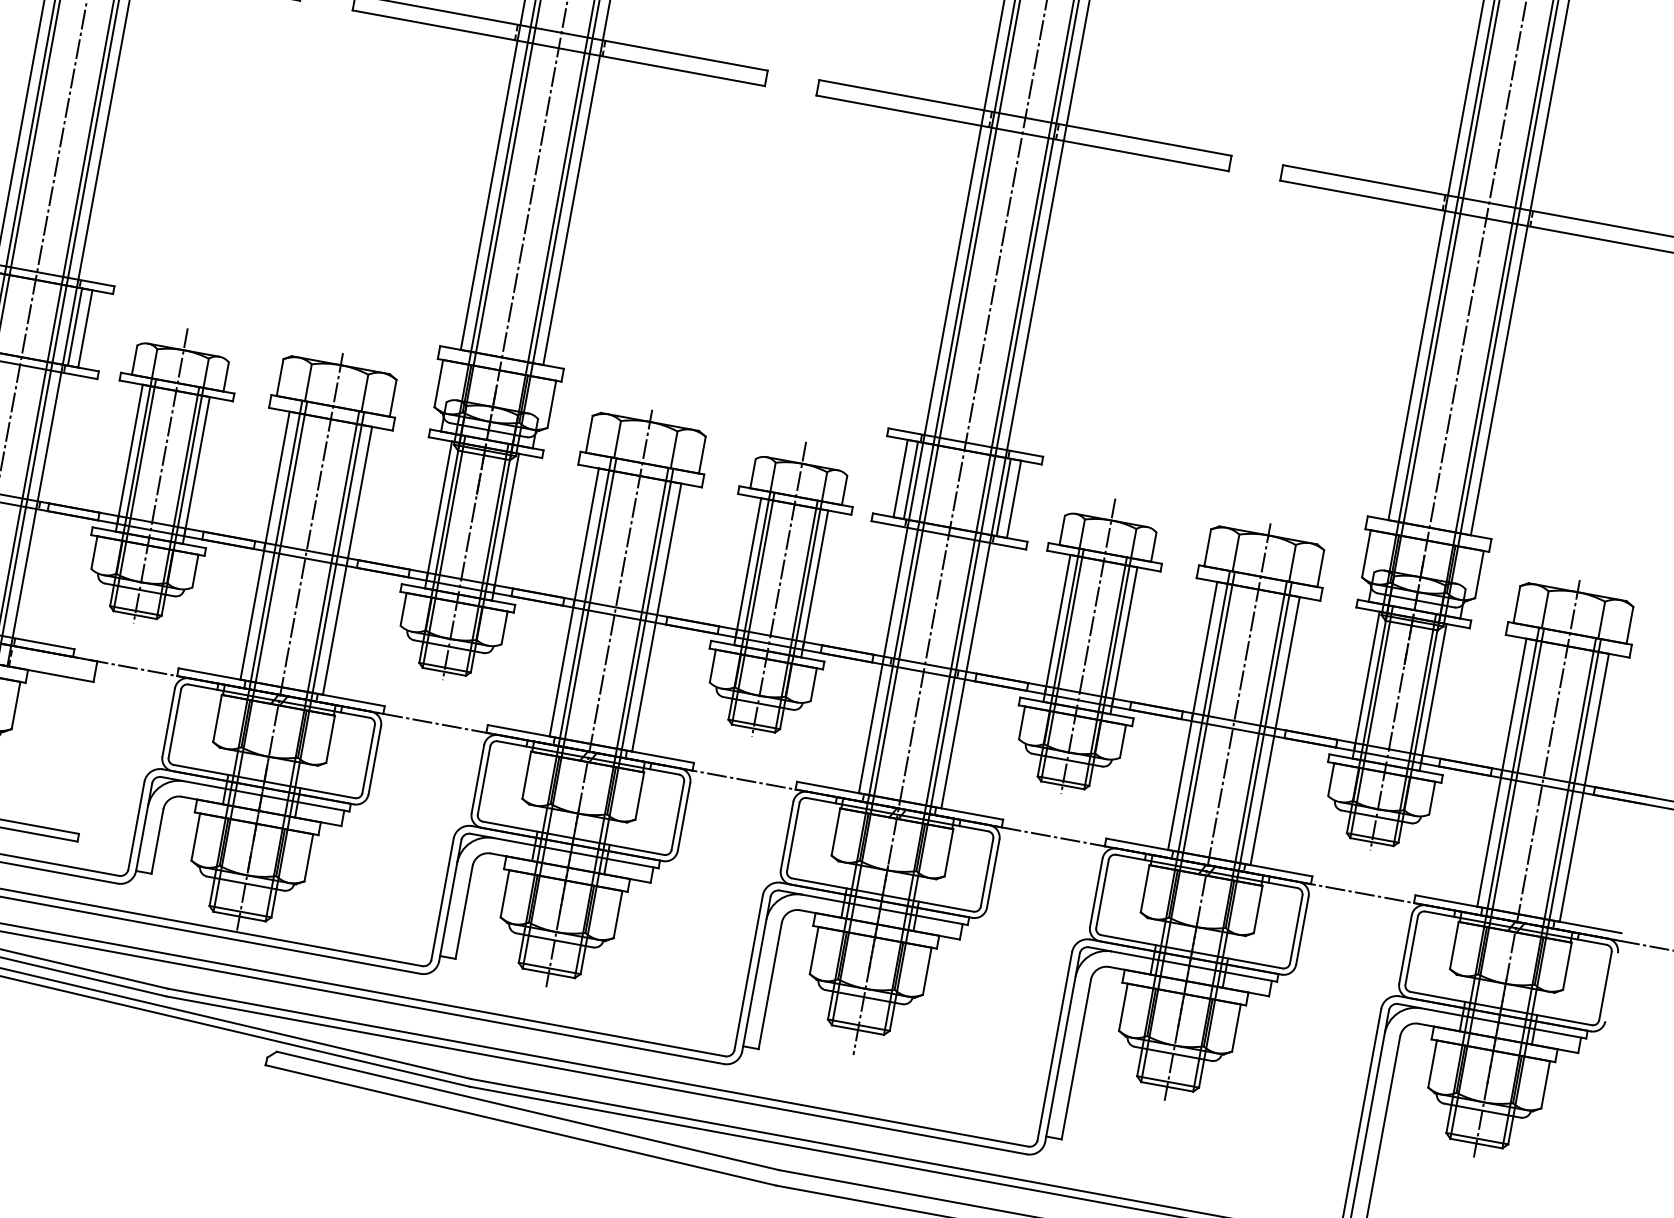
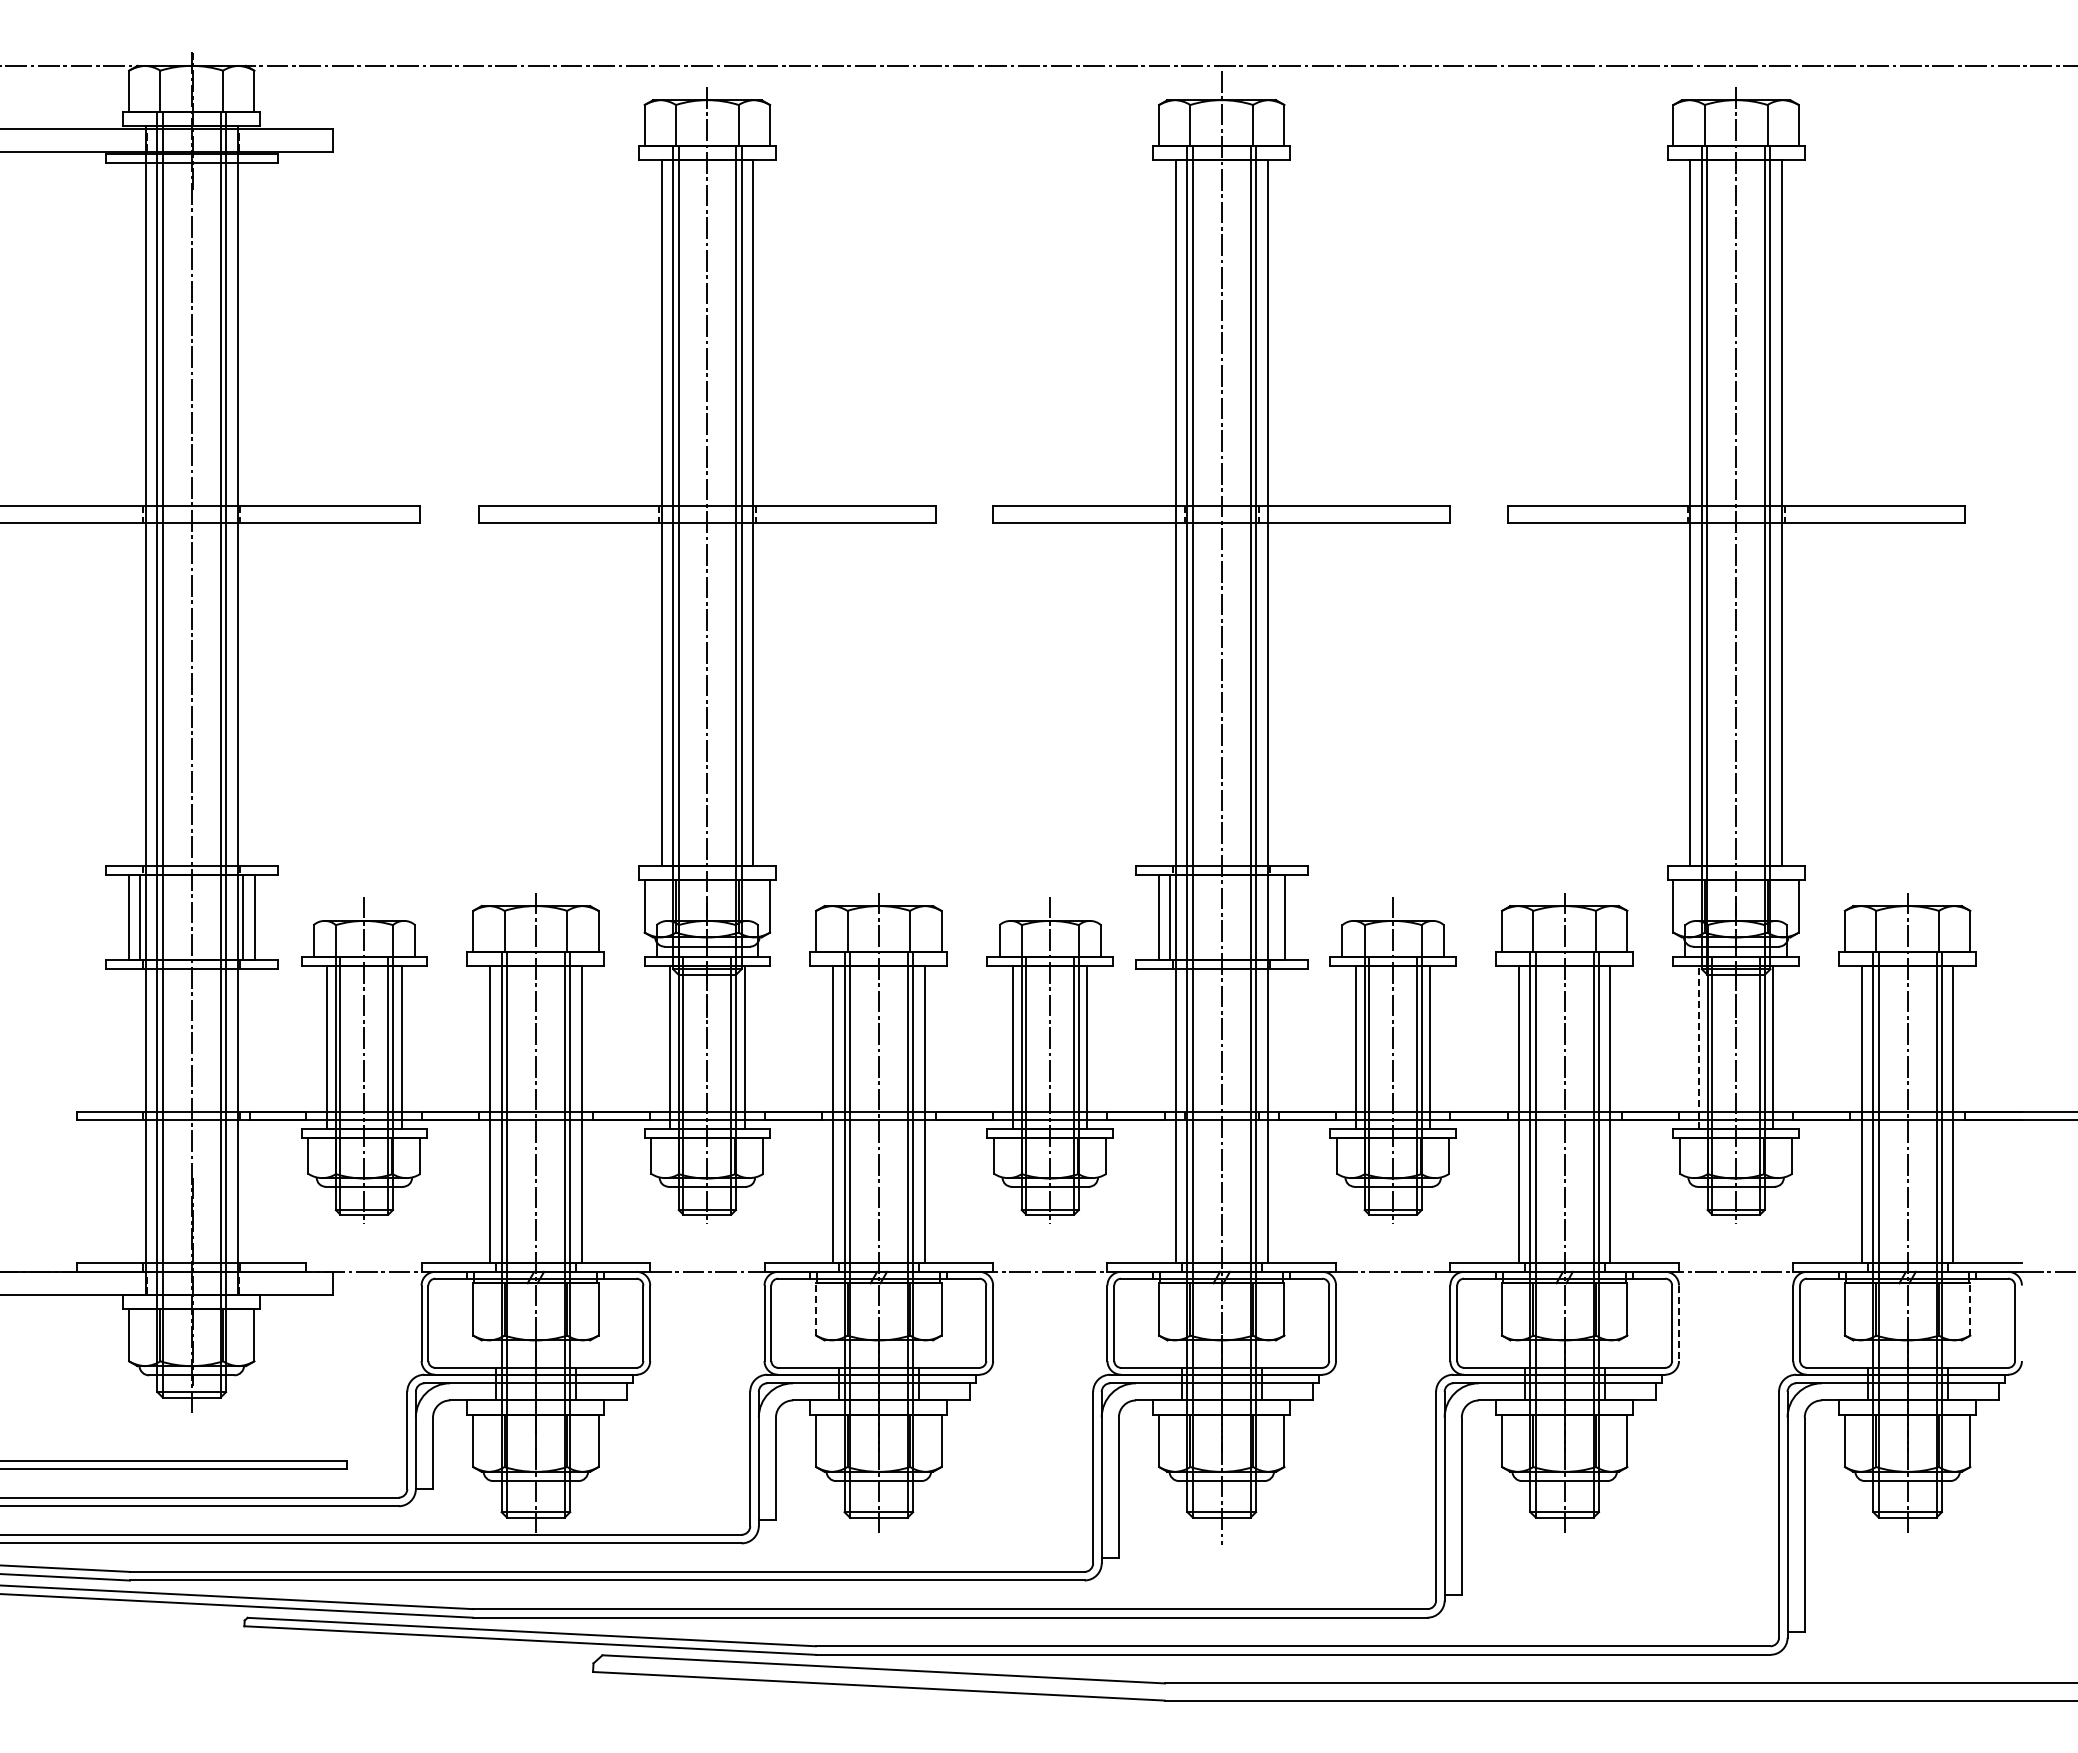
line: (1003, 497) -> (1273, 917), removed
line: (1366, 685) -> (1699, 1047), solid -> dashed
line: (527, 774) -> (816, 1308), solid -> dashed
line: (1302, 930) -> (1679, 1323), solid -> dashed
line: (1567, 965) -> (1970, 1308), solid -> dashed

